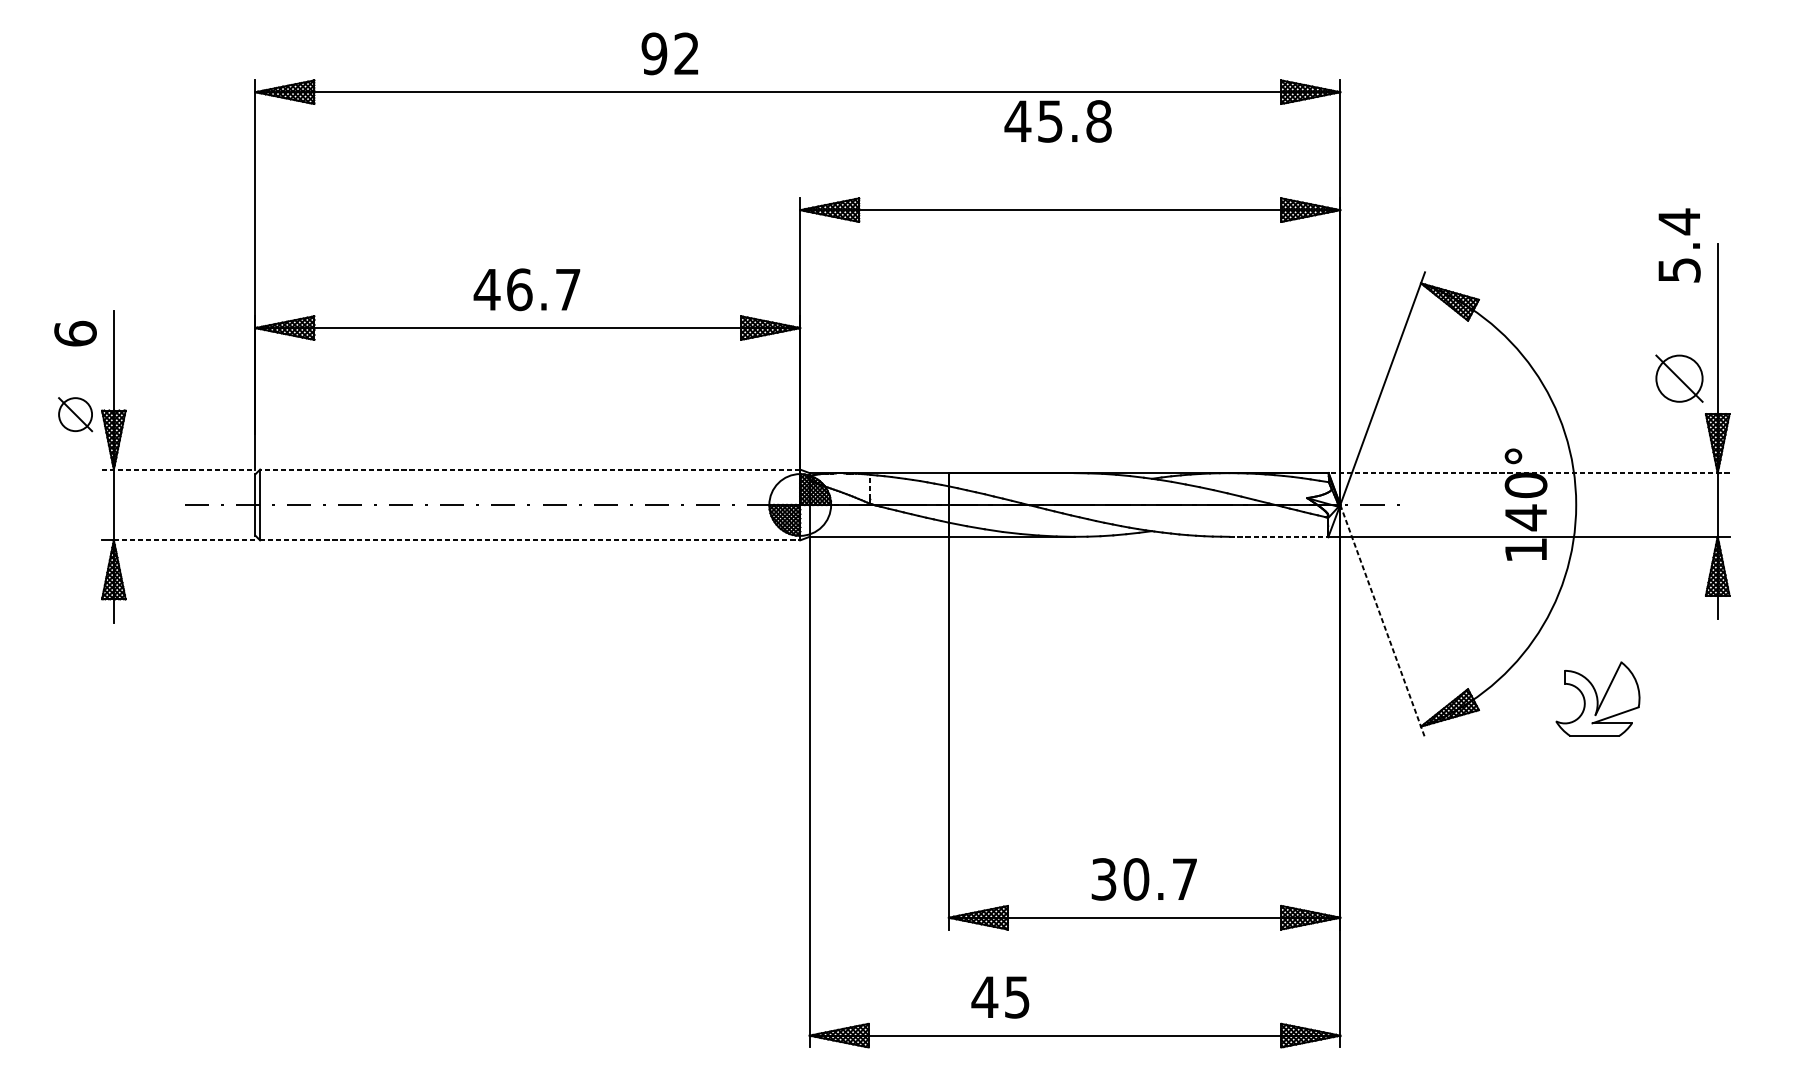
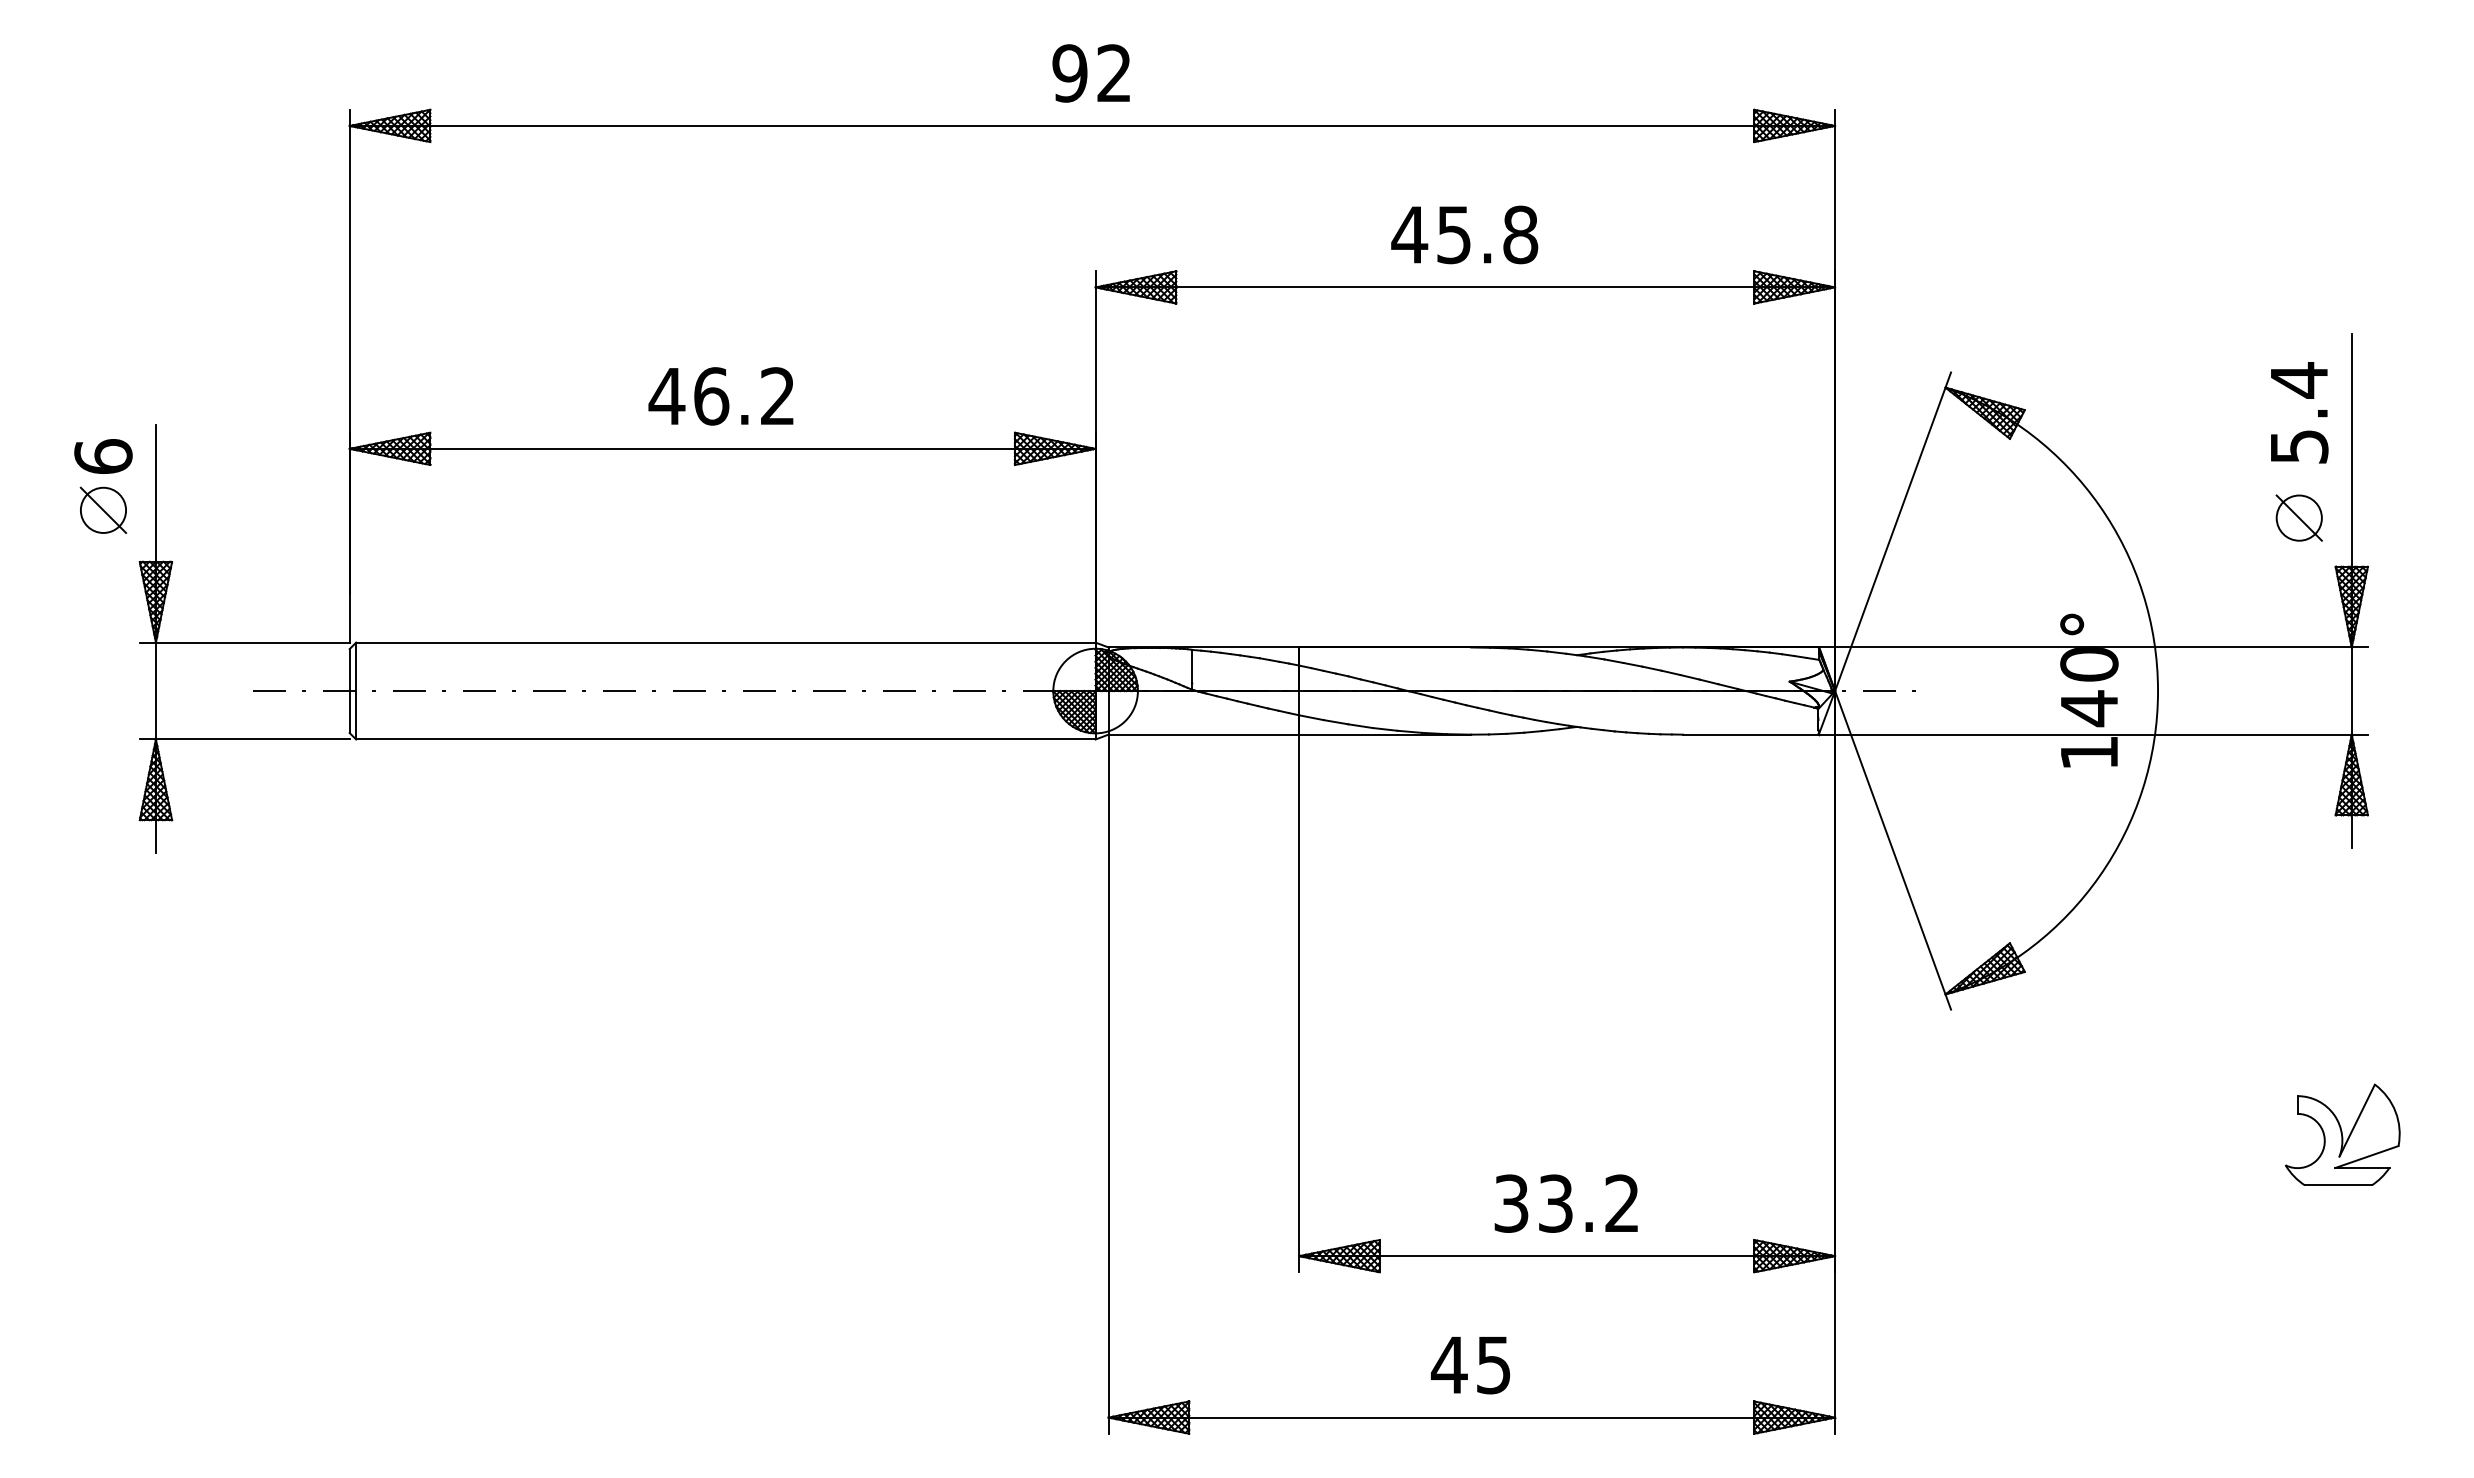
text: (669, 53) -> (1090, 73), moved
text: (1057, 121) -> (1464, 234), moved
text: (1679, 245) -> (2299, 412), moved
text: (567, 289) -> (777, 395), 46.7 -> 46.2
part: (1678, 378) -> (2298, 517), size x0.71
part: (74, 414) -> (102, 509), moved
line: (178, 469) -> (244, 642), dashed -> solid
line: (529, 469) -> (725, 642), dashed -> solid
line: (1529, 473) -> (2093, 647), dashed -> solid
line: (870, 486) -> (1191, 665), dashed -> solid
line: (1278, 536) -> (1750, 734), dashed -> solid
line: (184, 540) -> (252, 739), dashed -> solid
line: (529, 540) -> (725, 739), dashed -> solid
line: (1383, 621) -> (1893, 850), dashed -> solid
part: (1597, 698) -> (2342, 1134), moved
text: (1160, 879) -> (1588, 1203), 30.7 -> 33.2
text: (1000, 997) -> (1470, 1365), moved

